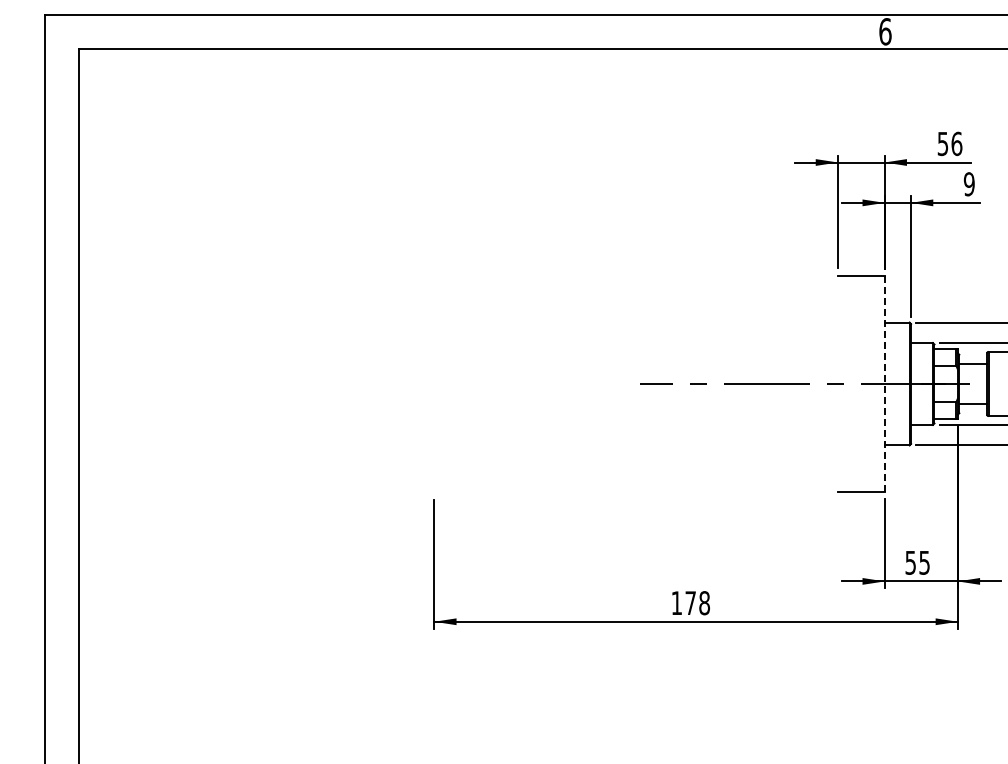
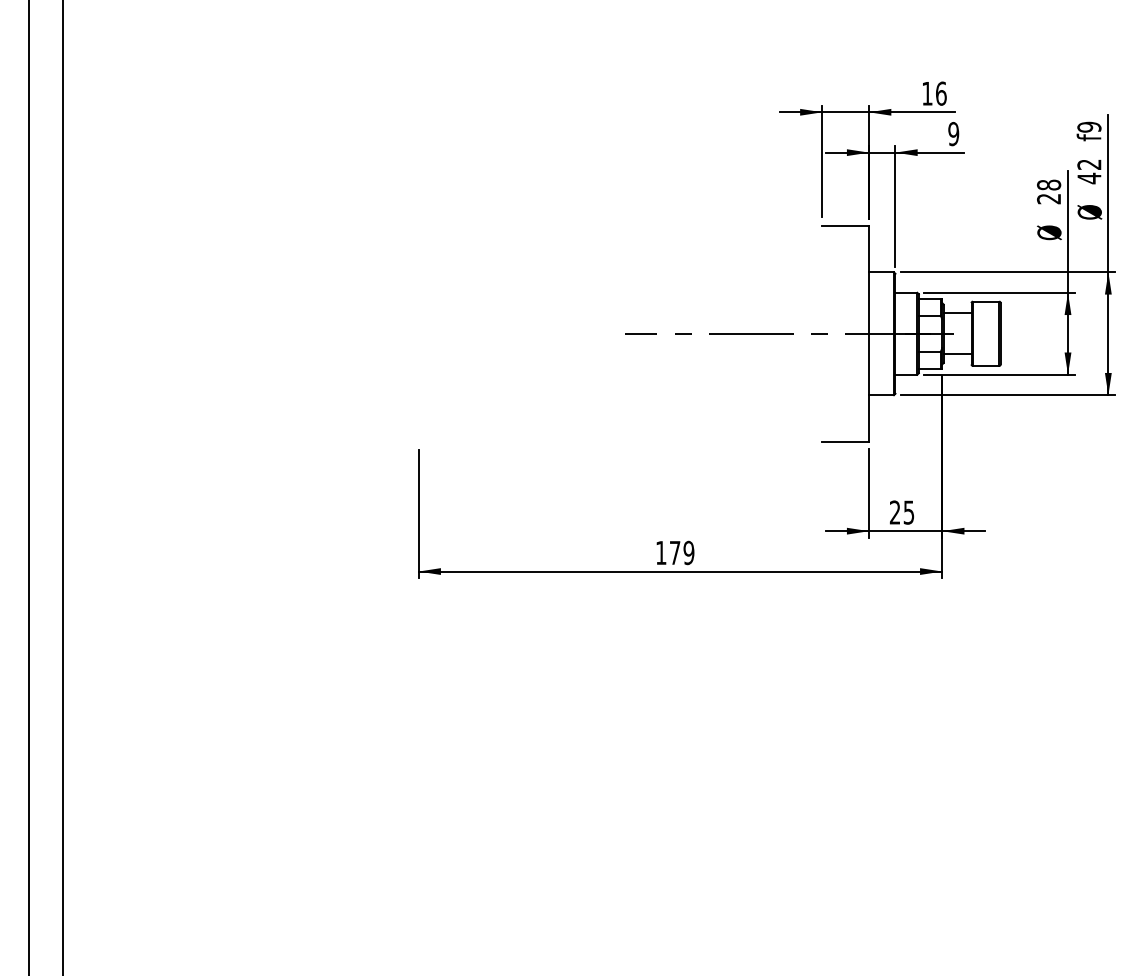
text: (943, 143) -> (927, 93), 56 -> 16
line: (885, 384) -> (869, 334), dashed -> solid
text: (911, 562) -> (895, 512), 55 -> 25
text: (704, 603) -> (688, 553), 178 -> 179

